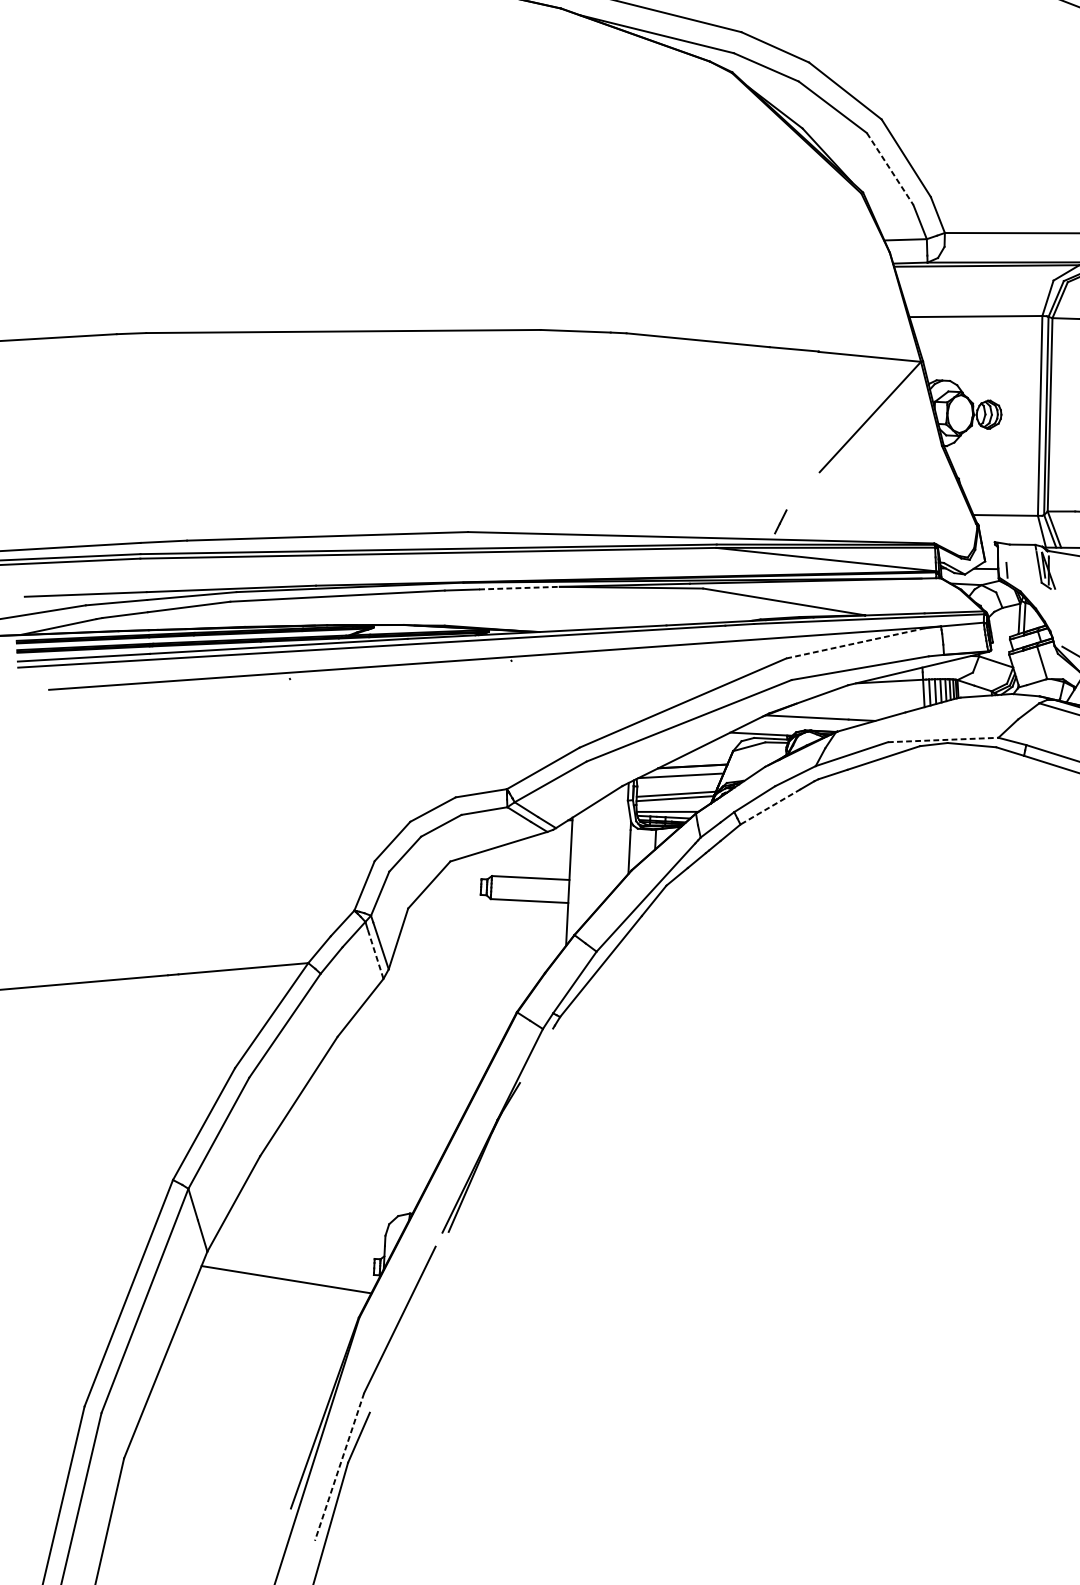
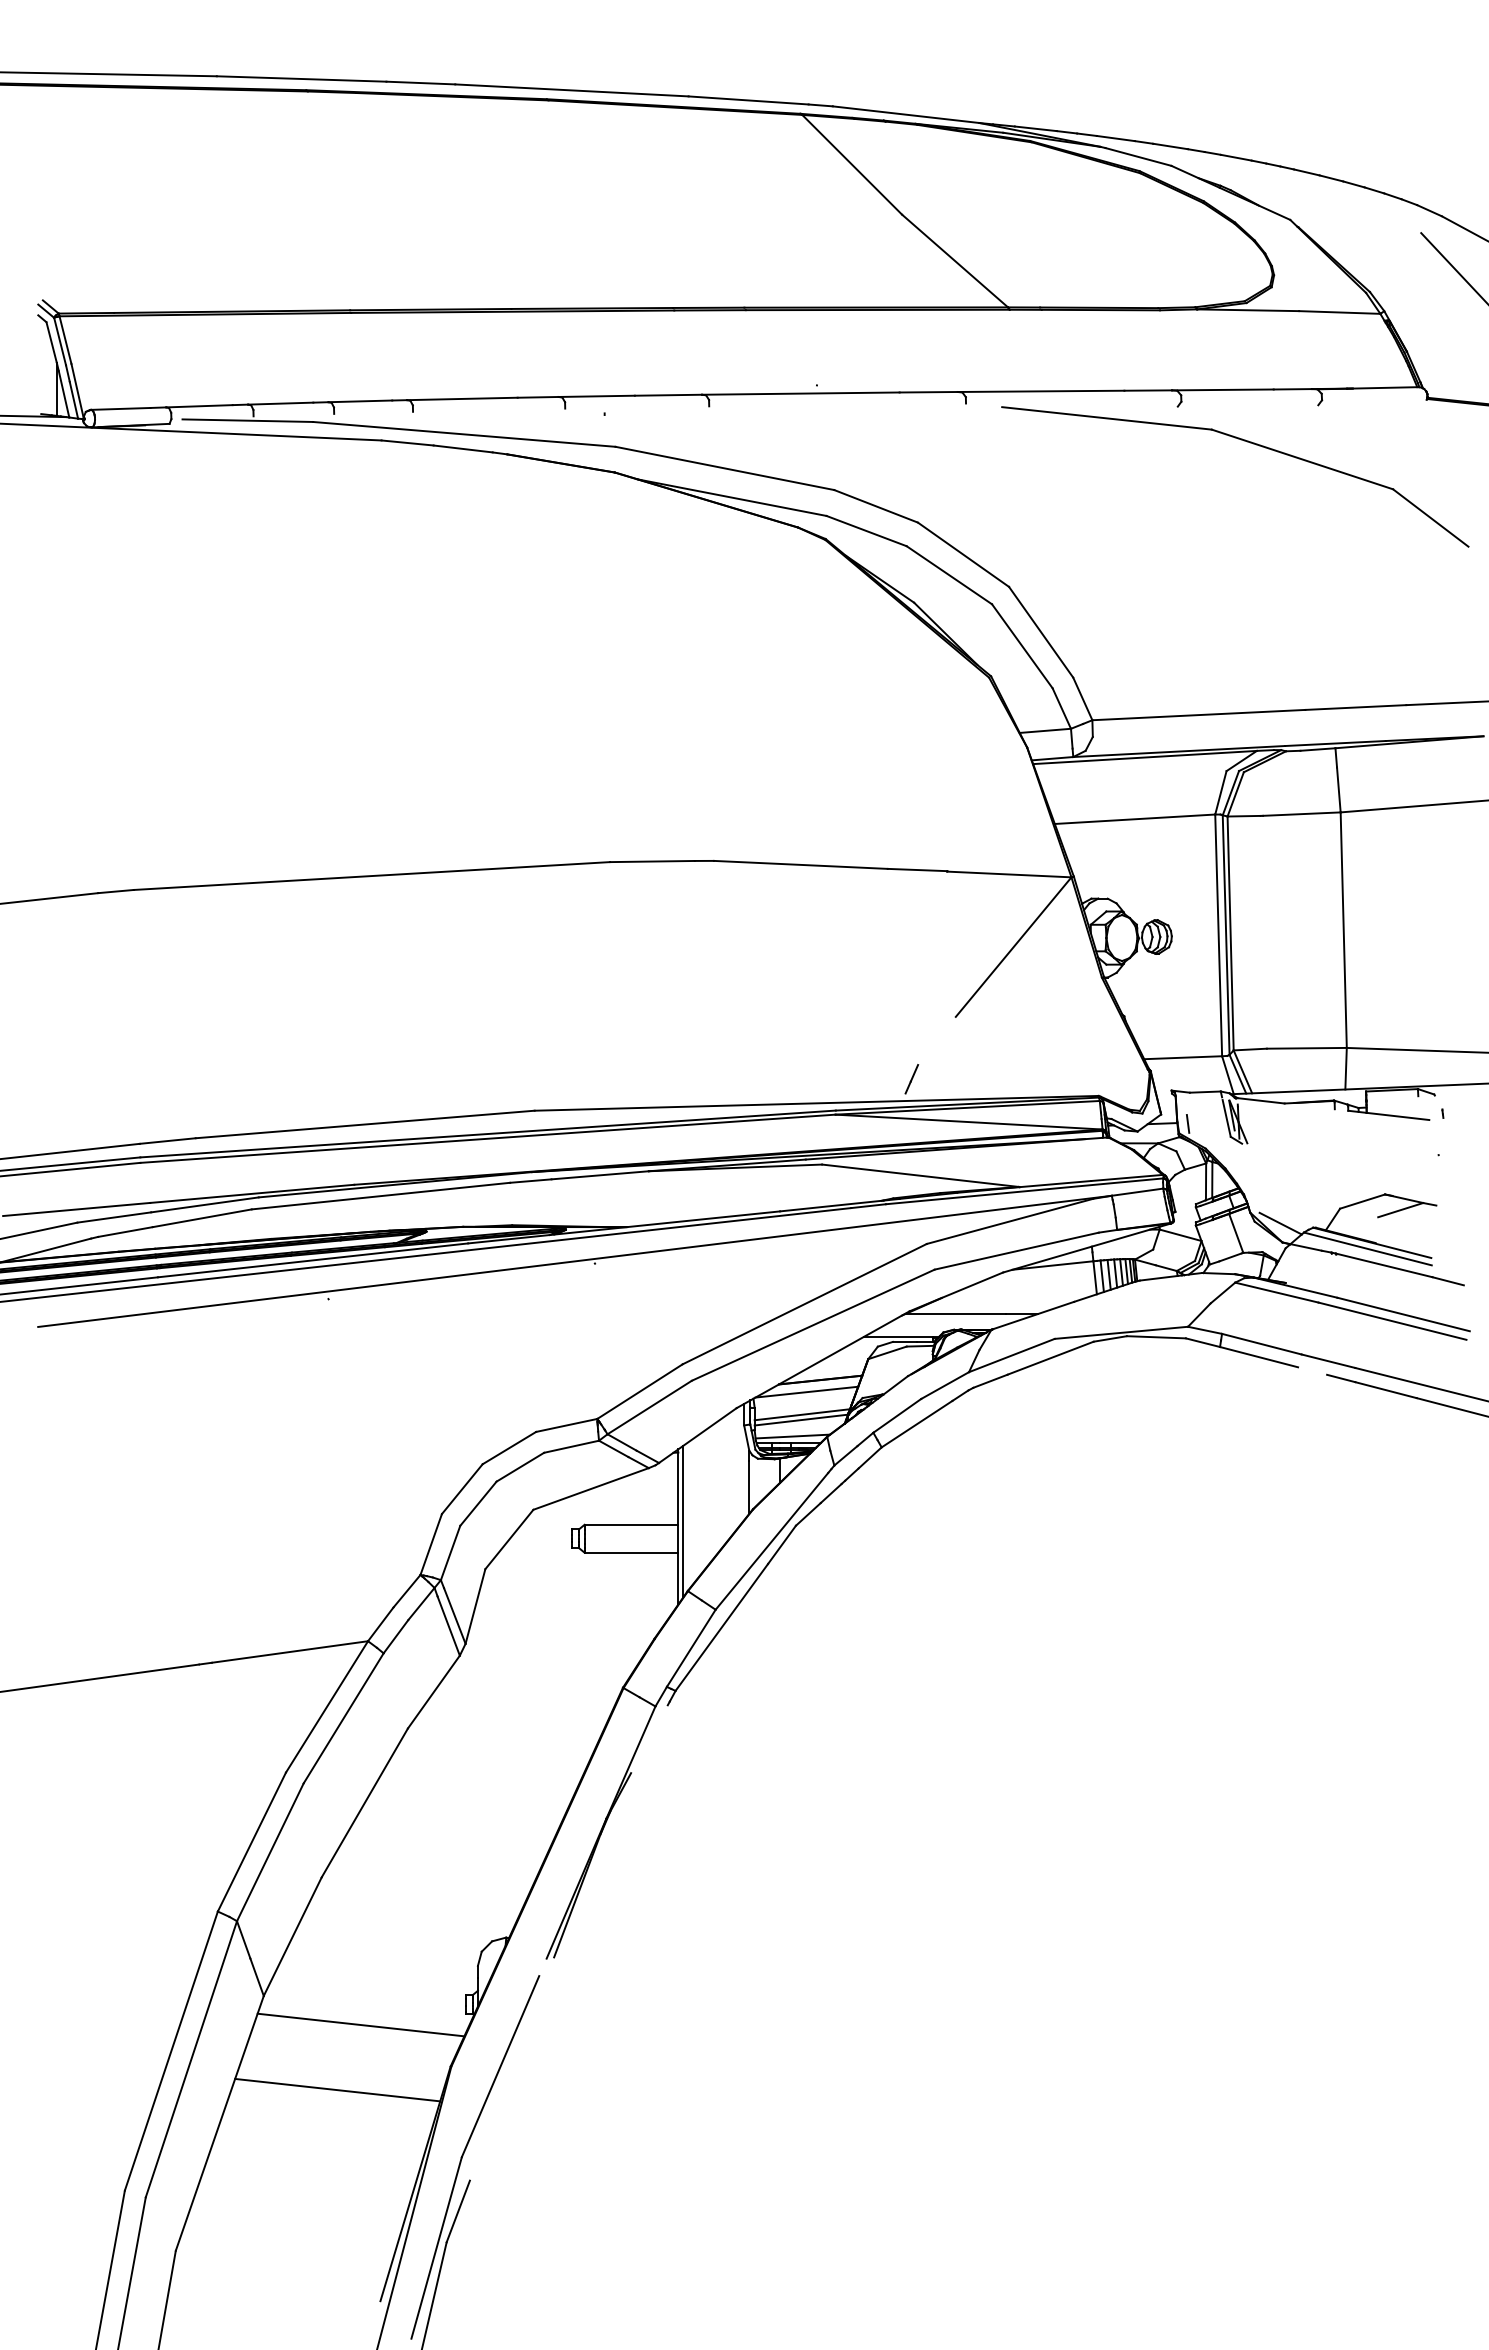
line: (890, 169) -> (1022, 646), dashed -> solid
line: (519, 588) -> (600, 1175), dashed -> solid
line: (856, 643) -> (1010, 1221), dashed -> solid
line: (943, 739) -> (1121, 1332), dashed -> solid
line: (770, 807) -> (916, 1424), dashed -> solid
line: (573, 877) -> (683, 1521), added
line: (375, 954) -> (448, 1626), dashed -> solid
line: (264, 1331) -> (337, 2089), added
line: (339, 1467) -> (436, 2248), dashed -> solid

